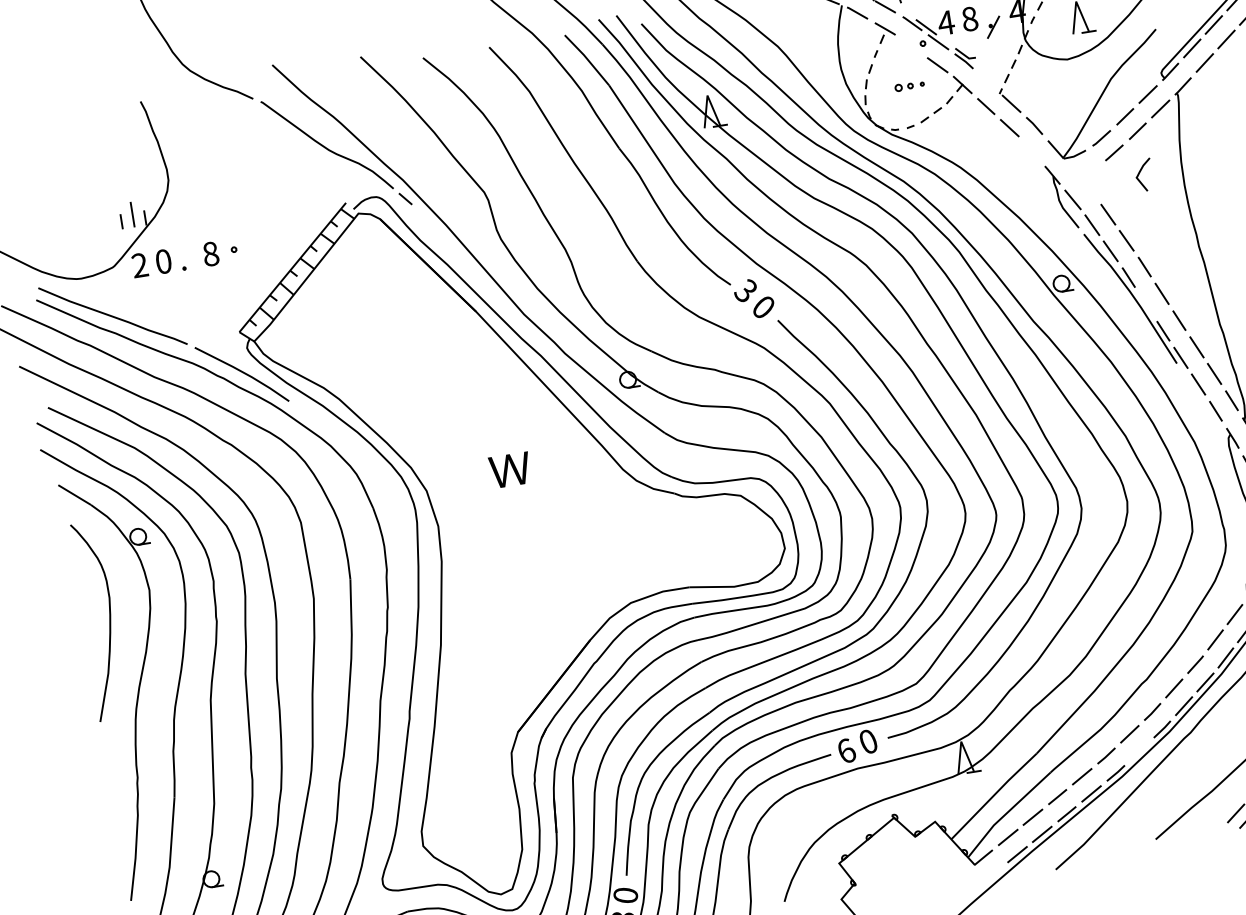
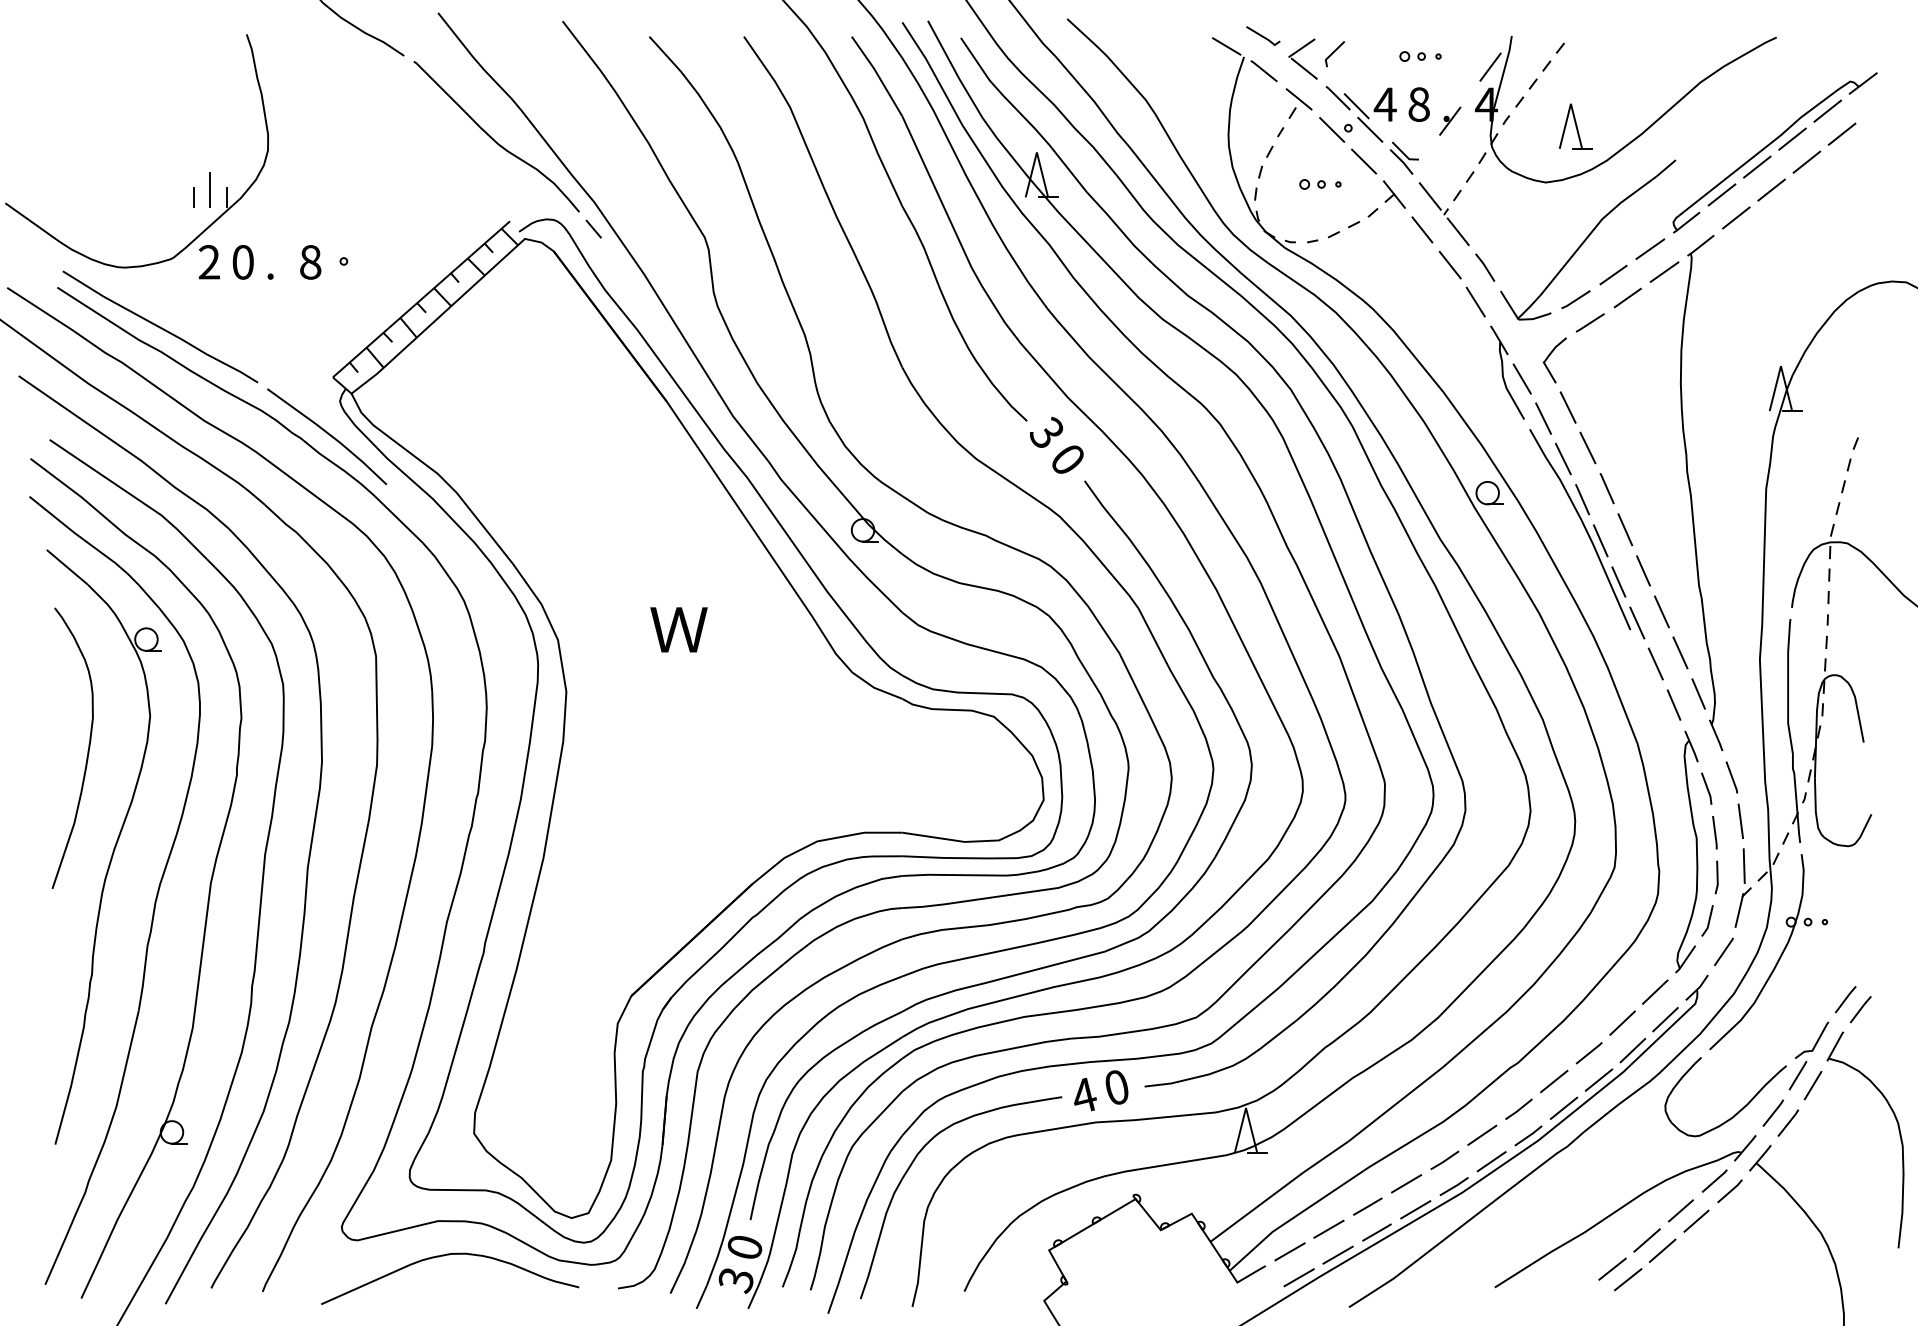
line: (912, 46) -> (1332, 129), added
line: (987, 82) -> (1429, 196), added
line: (1031, 150) -> (1475, 301), added
part: (1139, 174) -> (1548, 358), moved
line: (1145, 304) -> (1600, 540), added
text: (846, 750) -> (1084, 1094), 6 -> 4
line: (1139, 751) -> (1491, 1161), added

